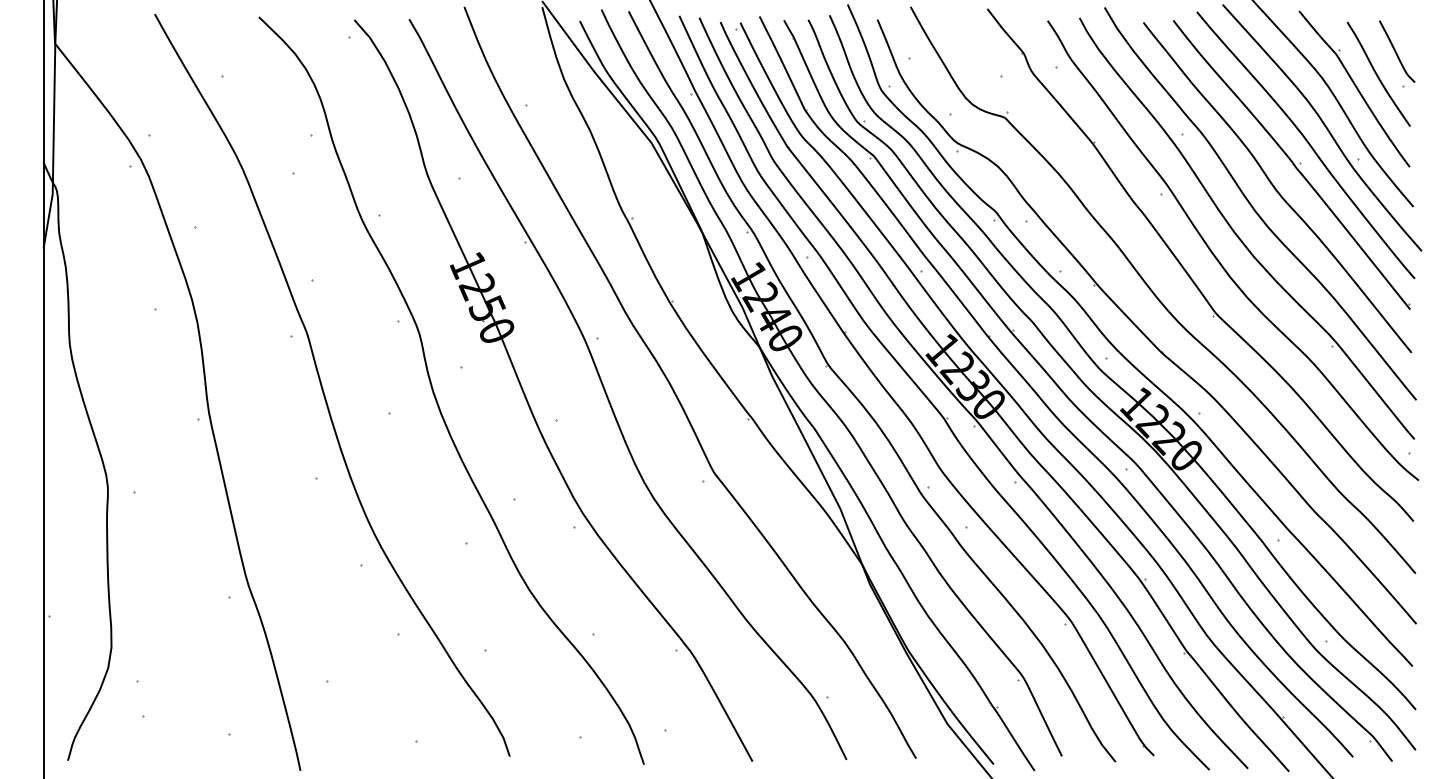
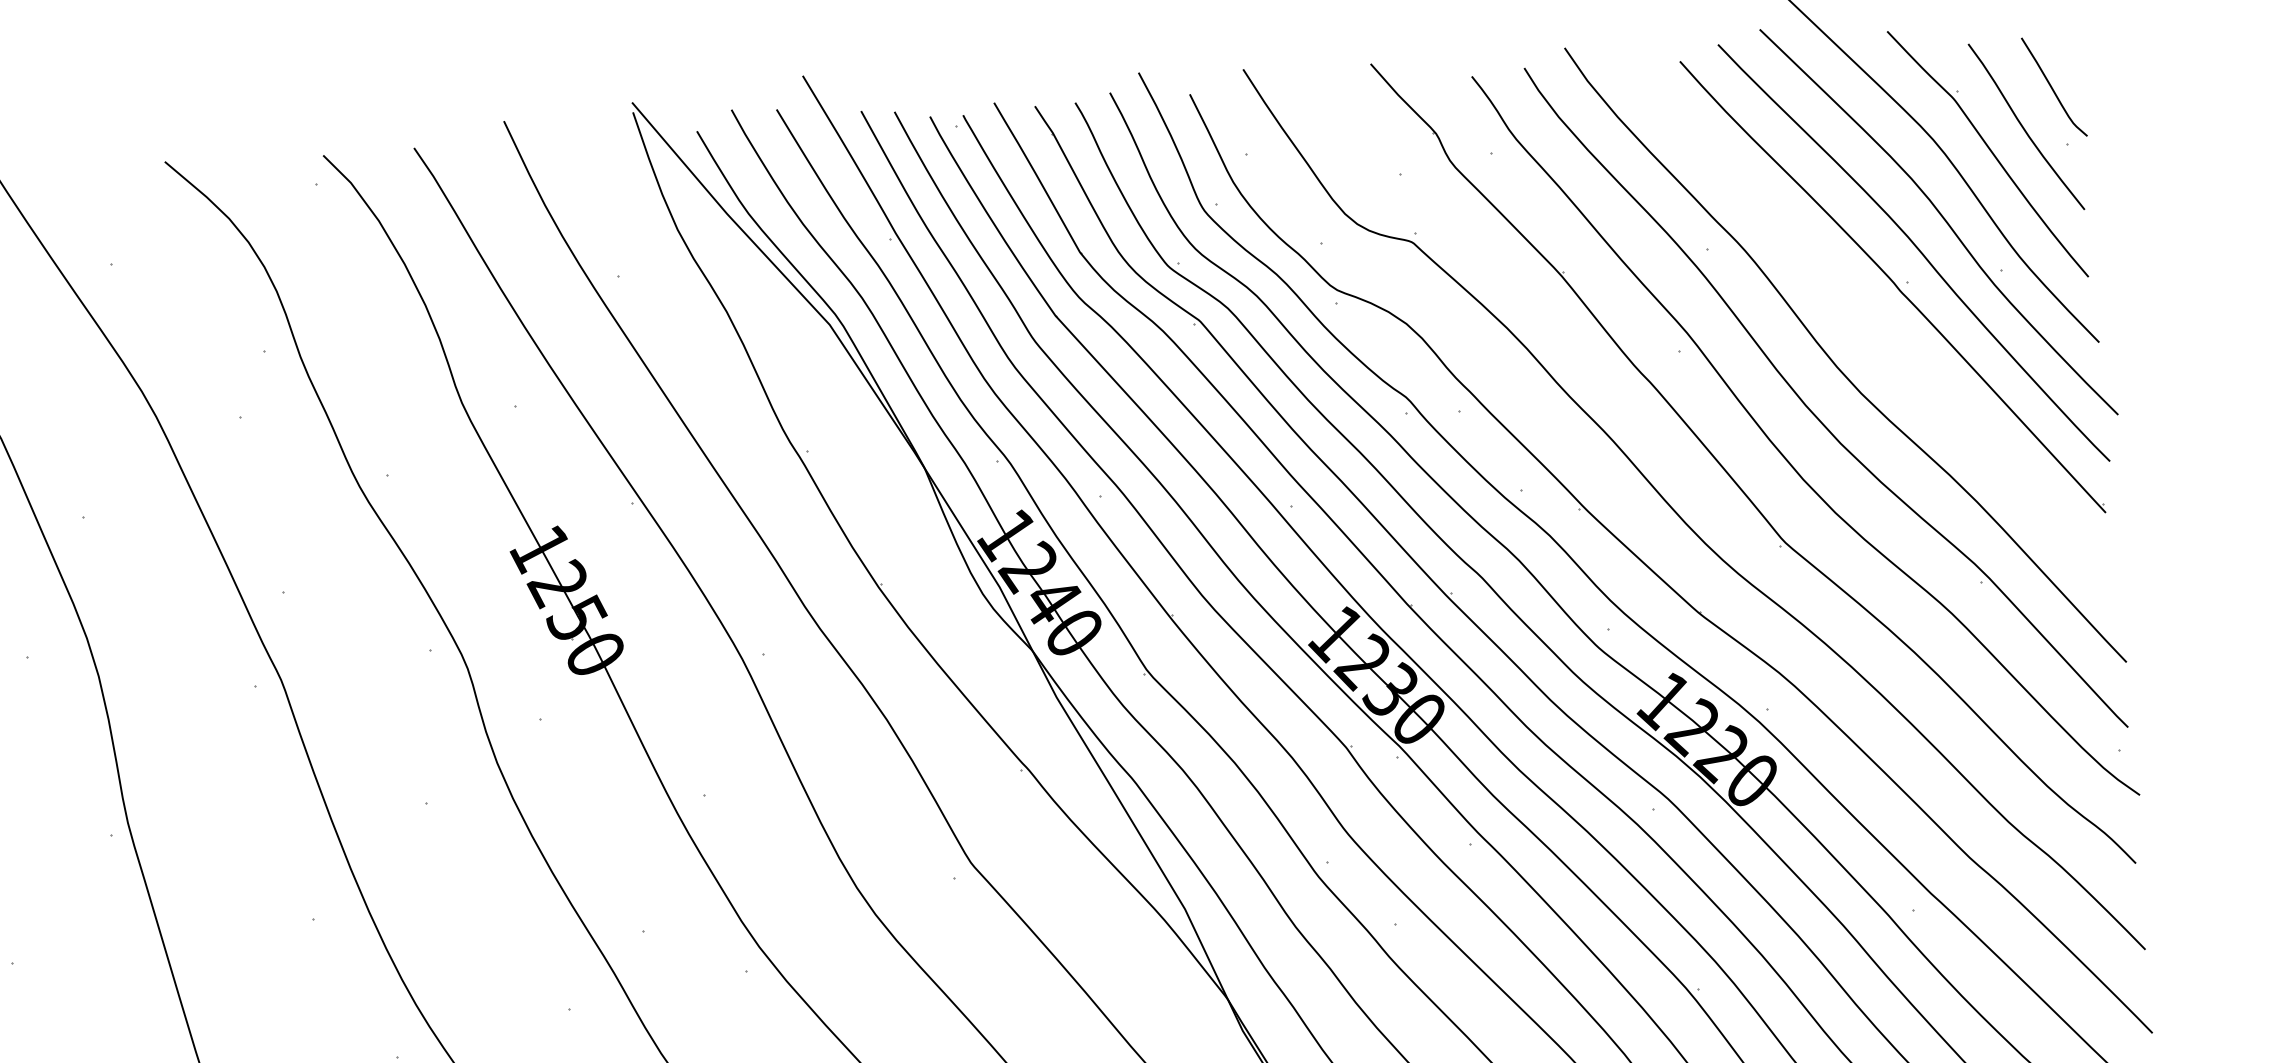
curve: (1276, 188) -> (1870, 327), removed

